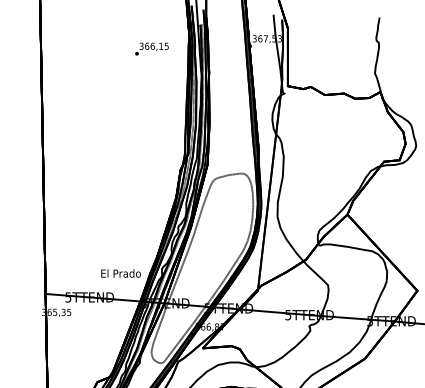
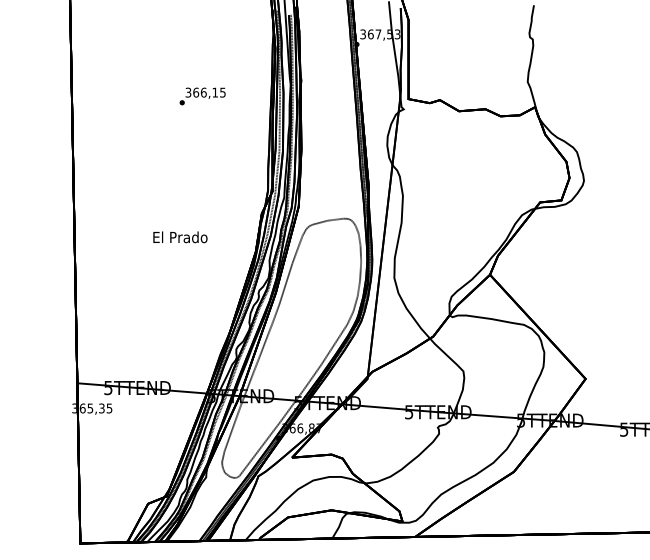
text: (151, 49) -> (202, 96), moved
text: (121, 273) -> (180, 237), moved

